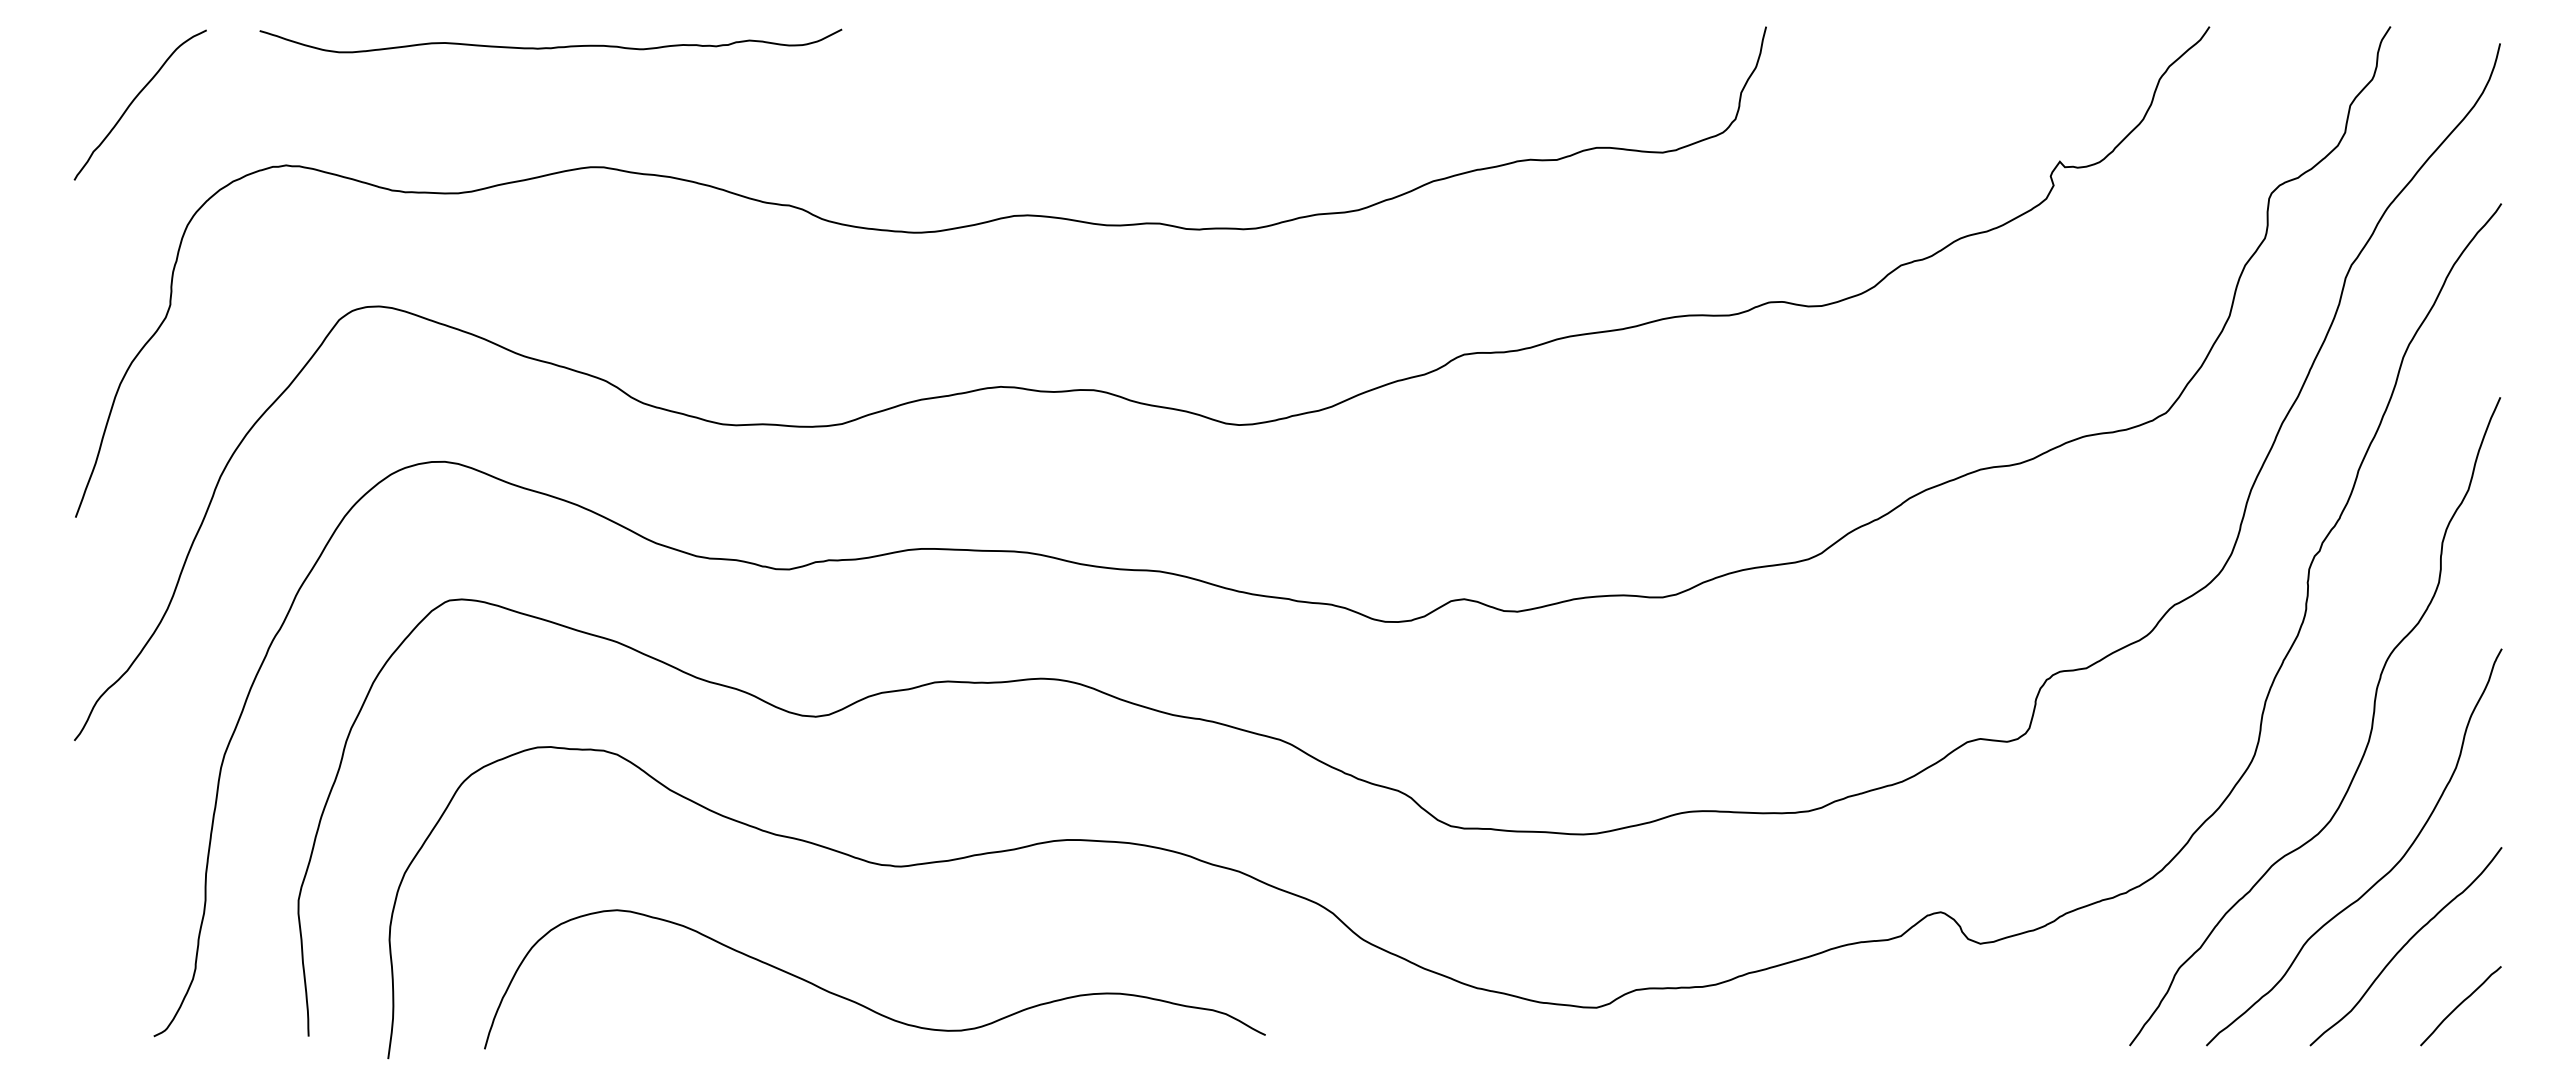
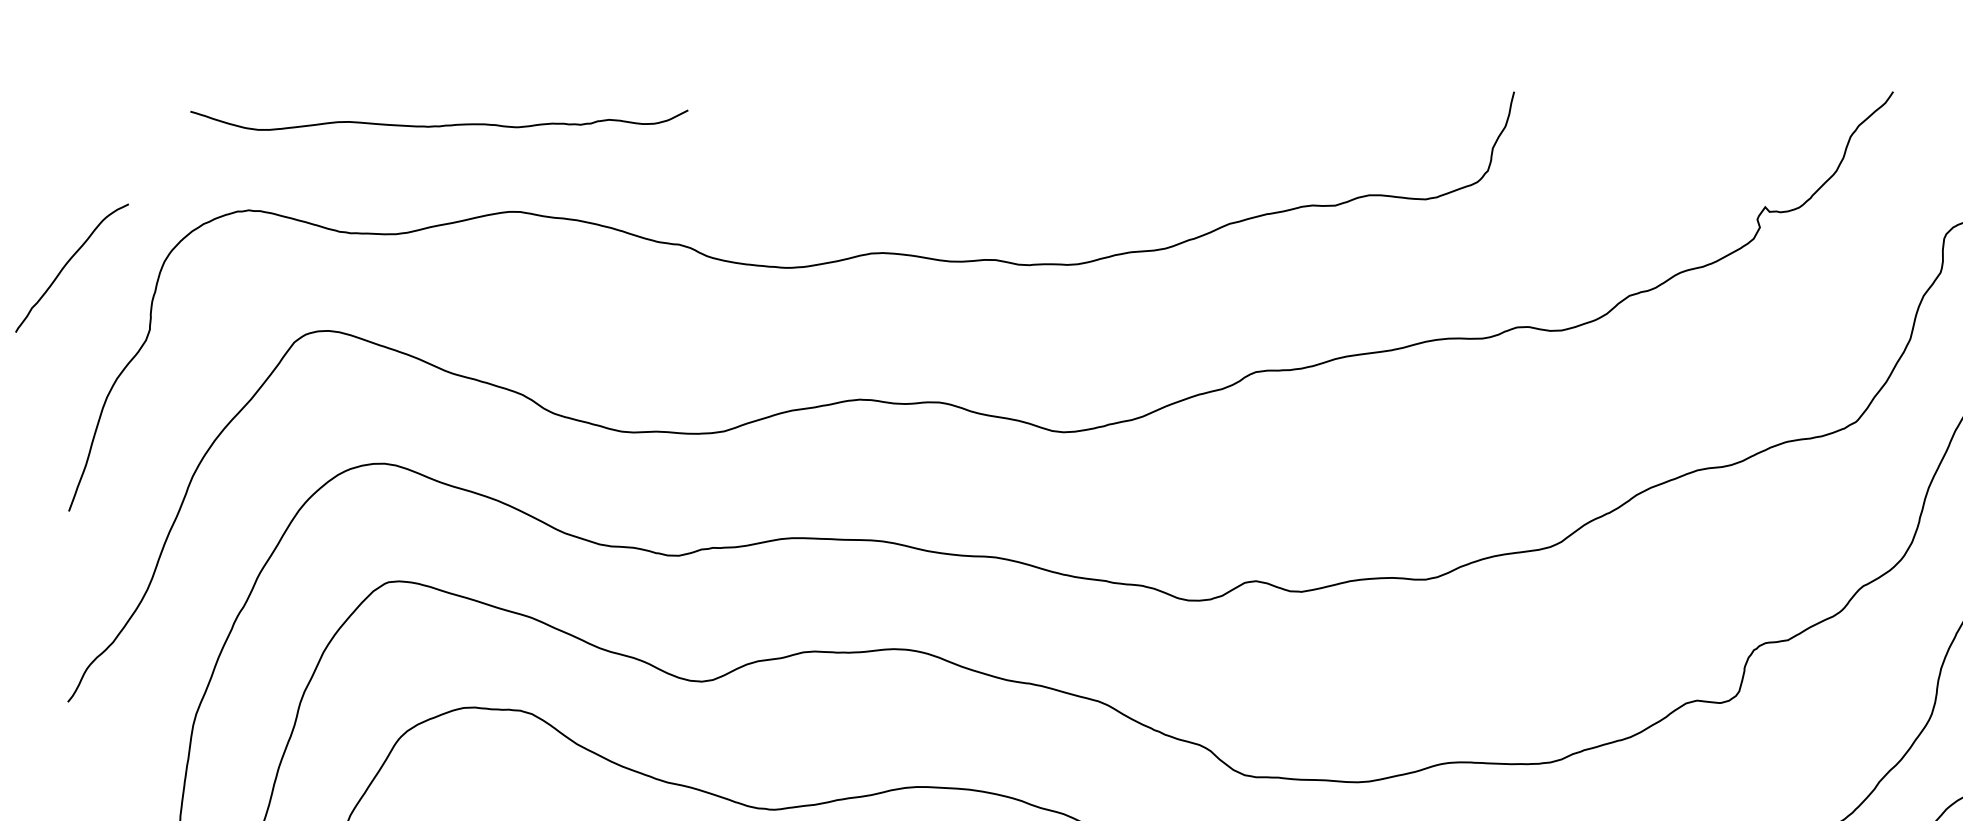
curve: (550, 47) -> (438, 125), moved
curve: (133, 102) -> (66, 265), moved

